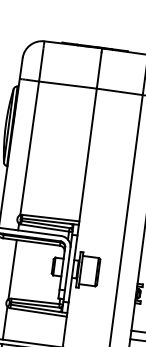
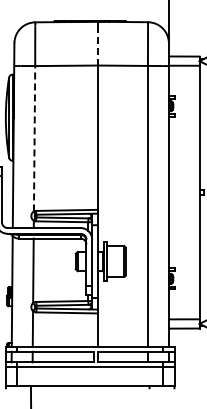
line: (98, 70) -> (97, 45), solid -> dashed
line: (29, 148) -> (34, 138), solid -> dashed

